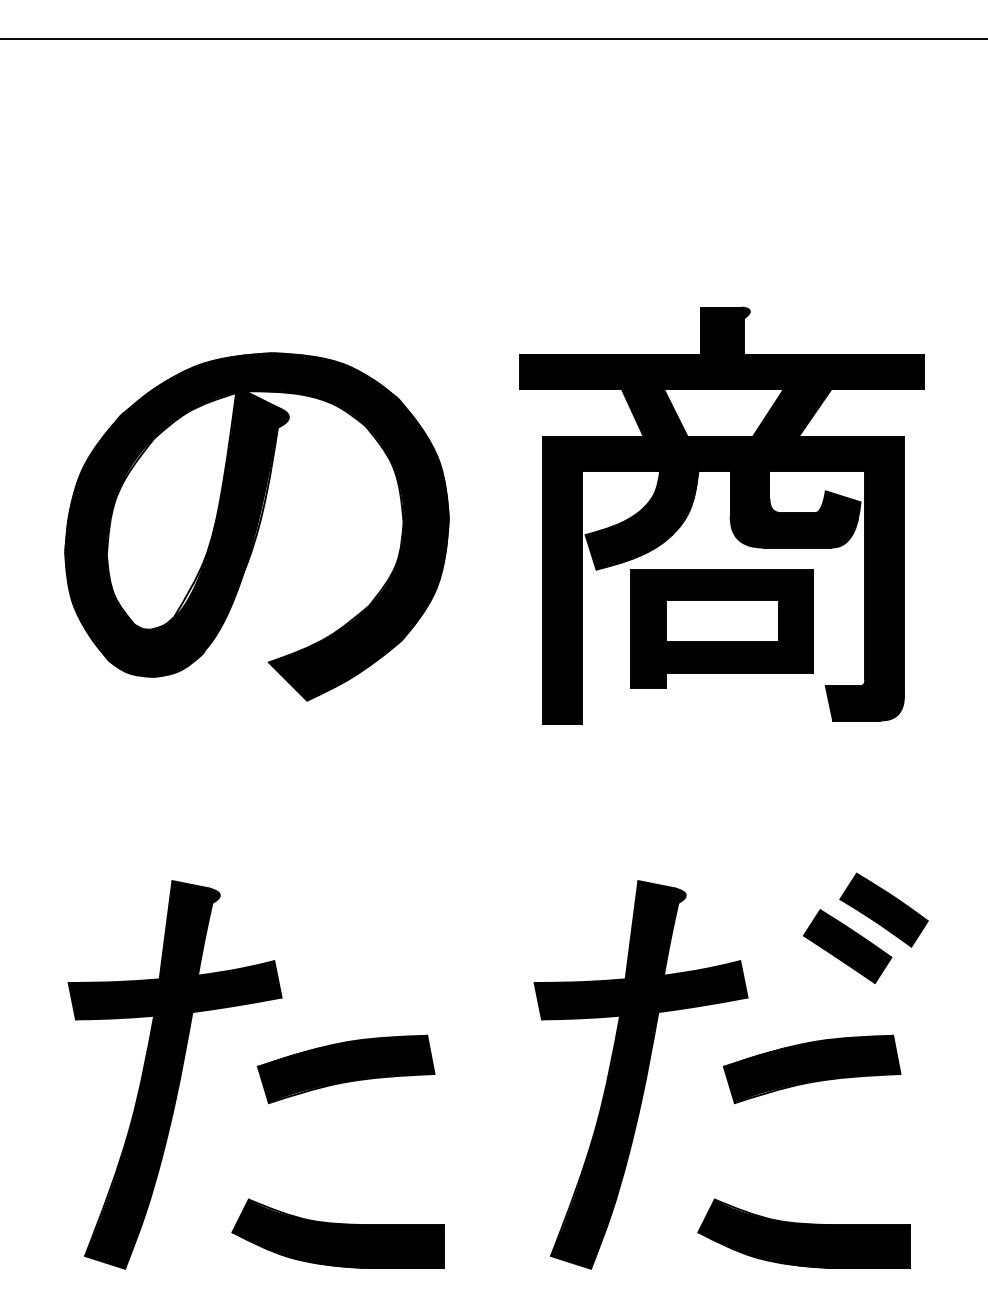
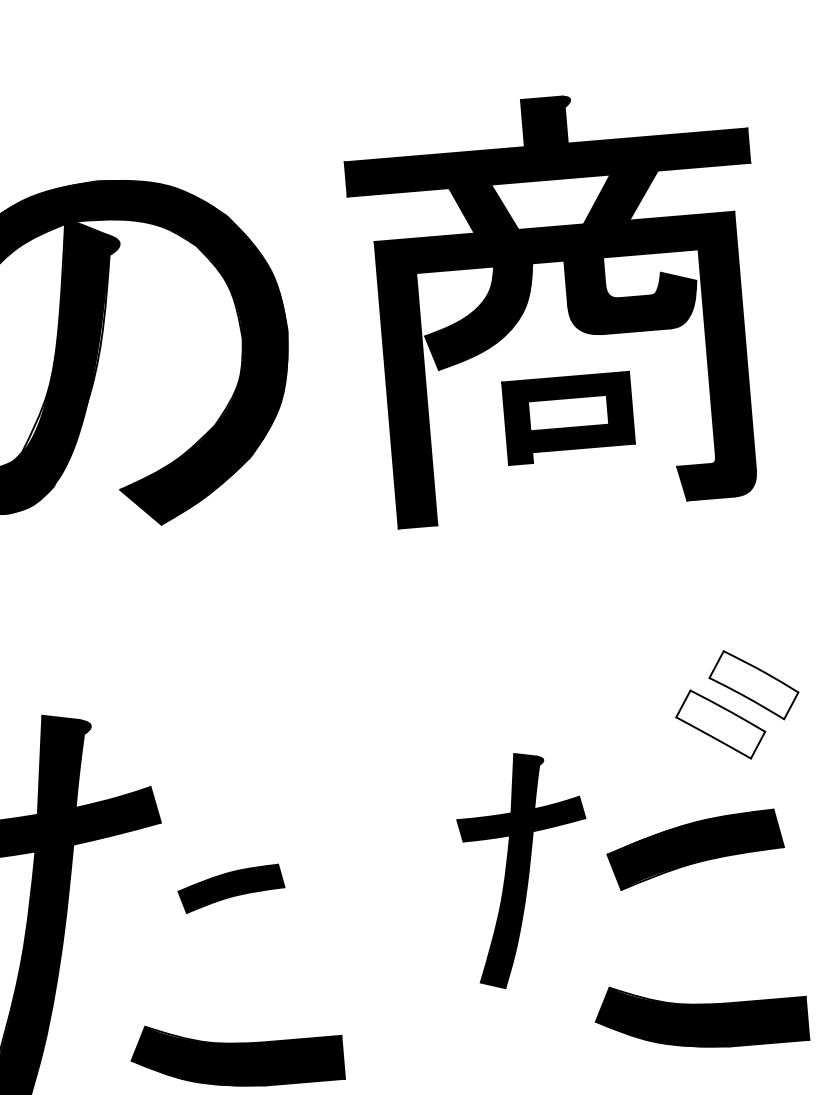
part: (721, 628) -> (568, 418), size x0.7
fill: (883, 909) -> (753, 684), removed
fill: (847, 946) -> (720, 724), removed
part: (346, 1069) -> (231, 888), size x0.6
part: (640, 1074) -> (524, 869), size x0.6

